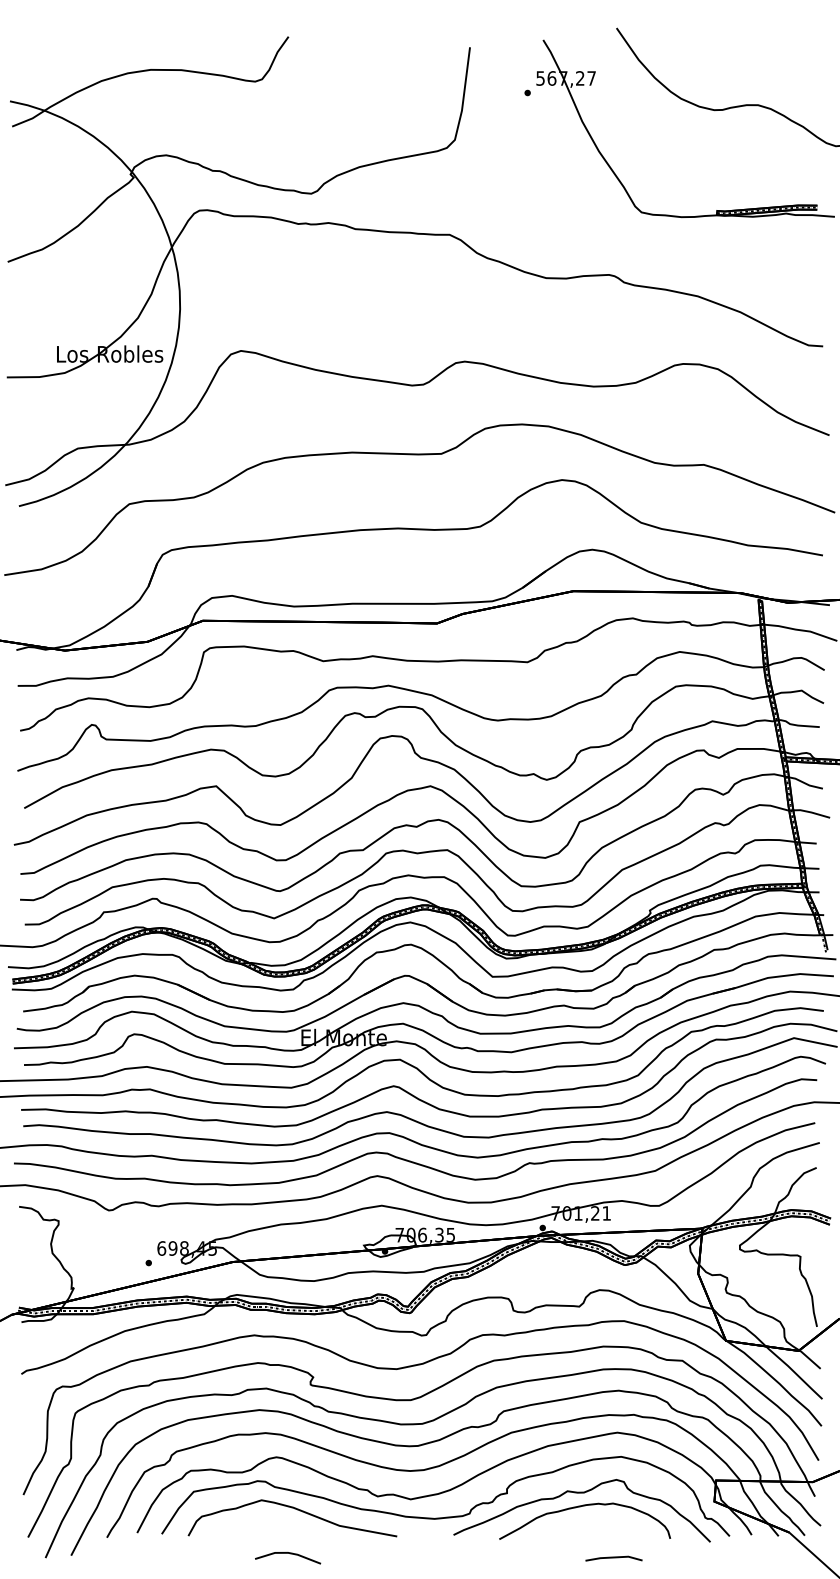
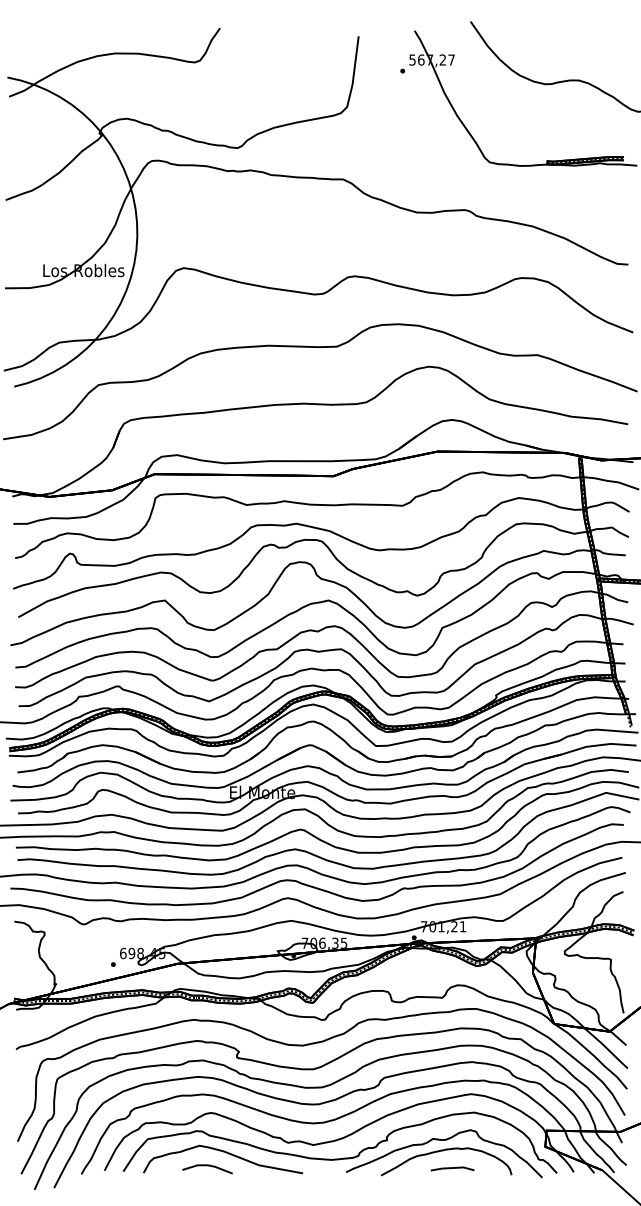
line: (290, 1554) -> (209, 1166), moved
line: (613, 1558) -> (452, 1168), moved

